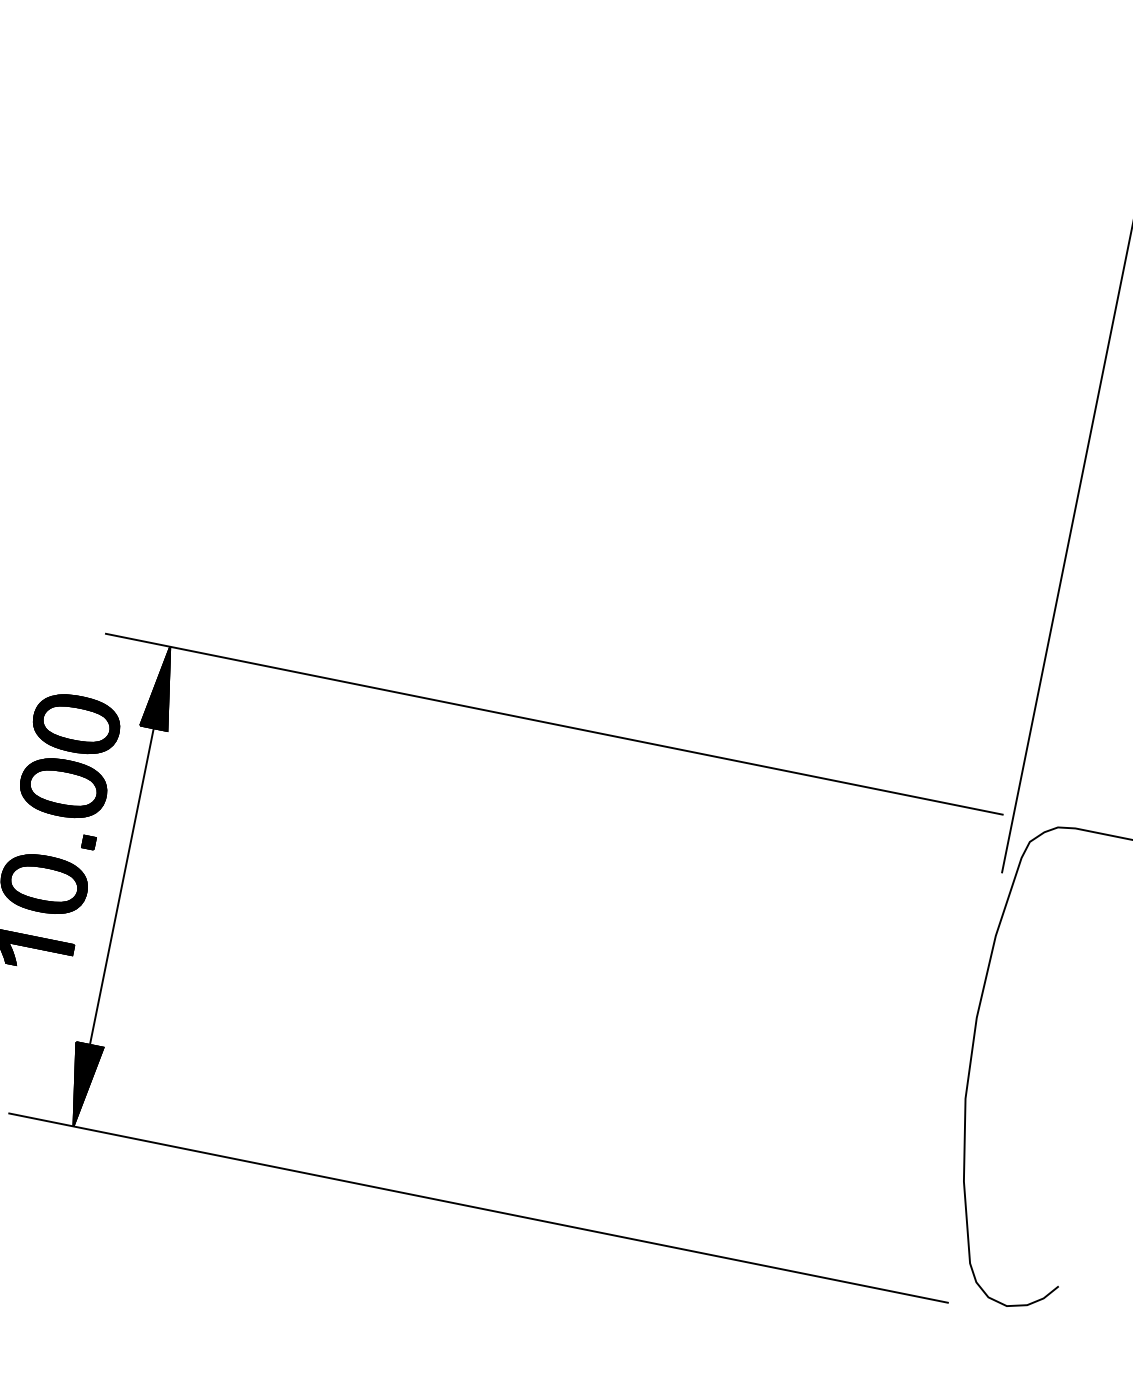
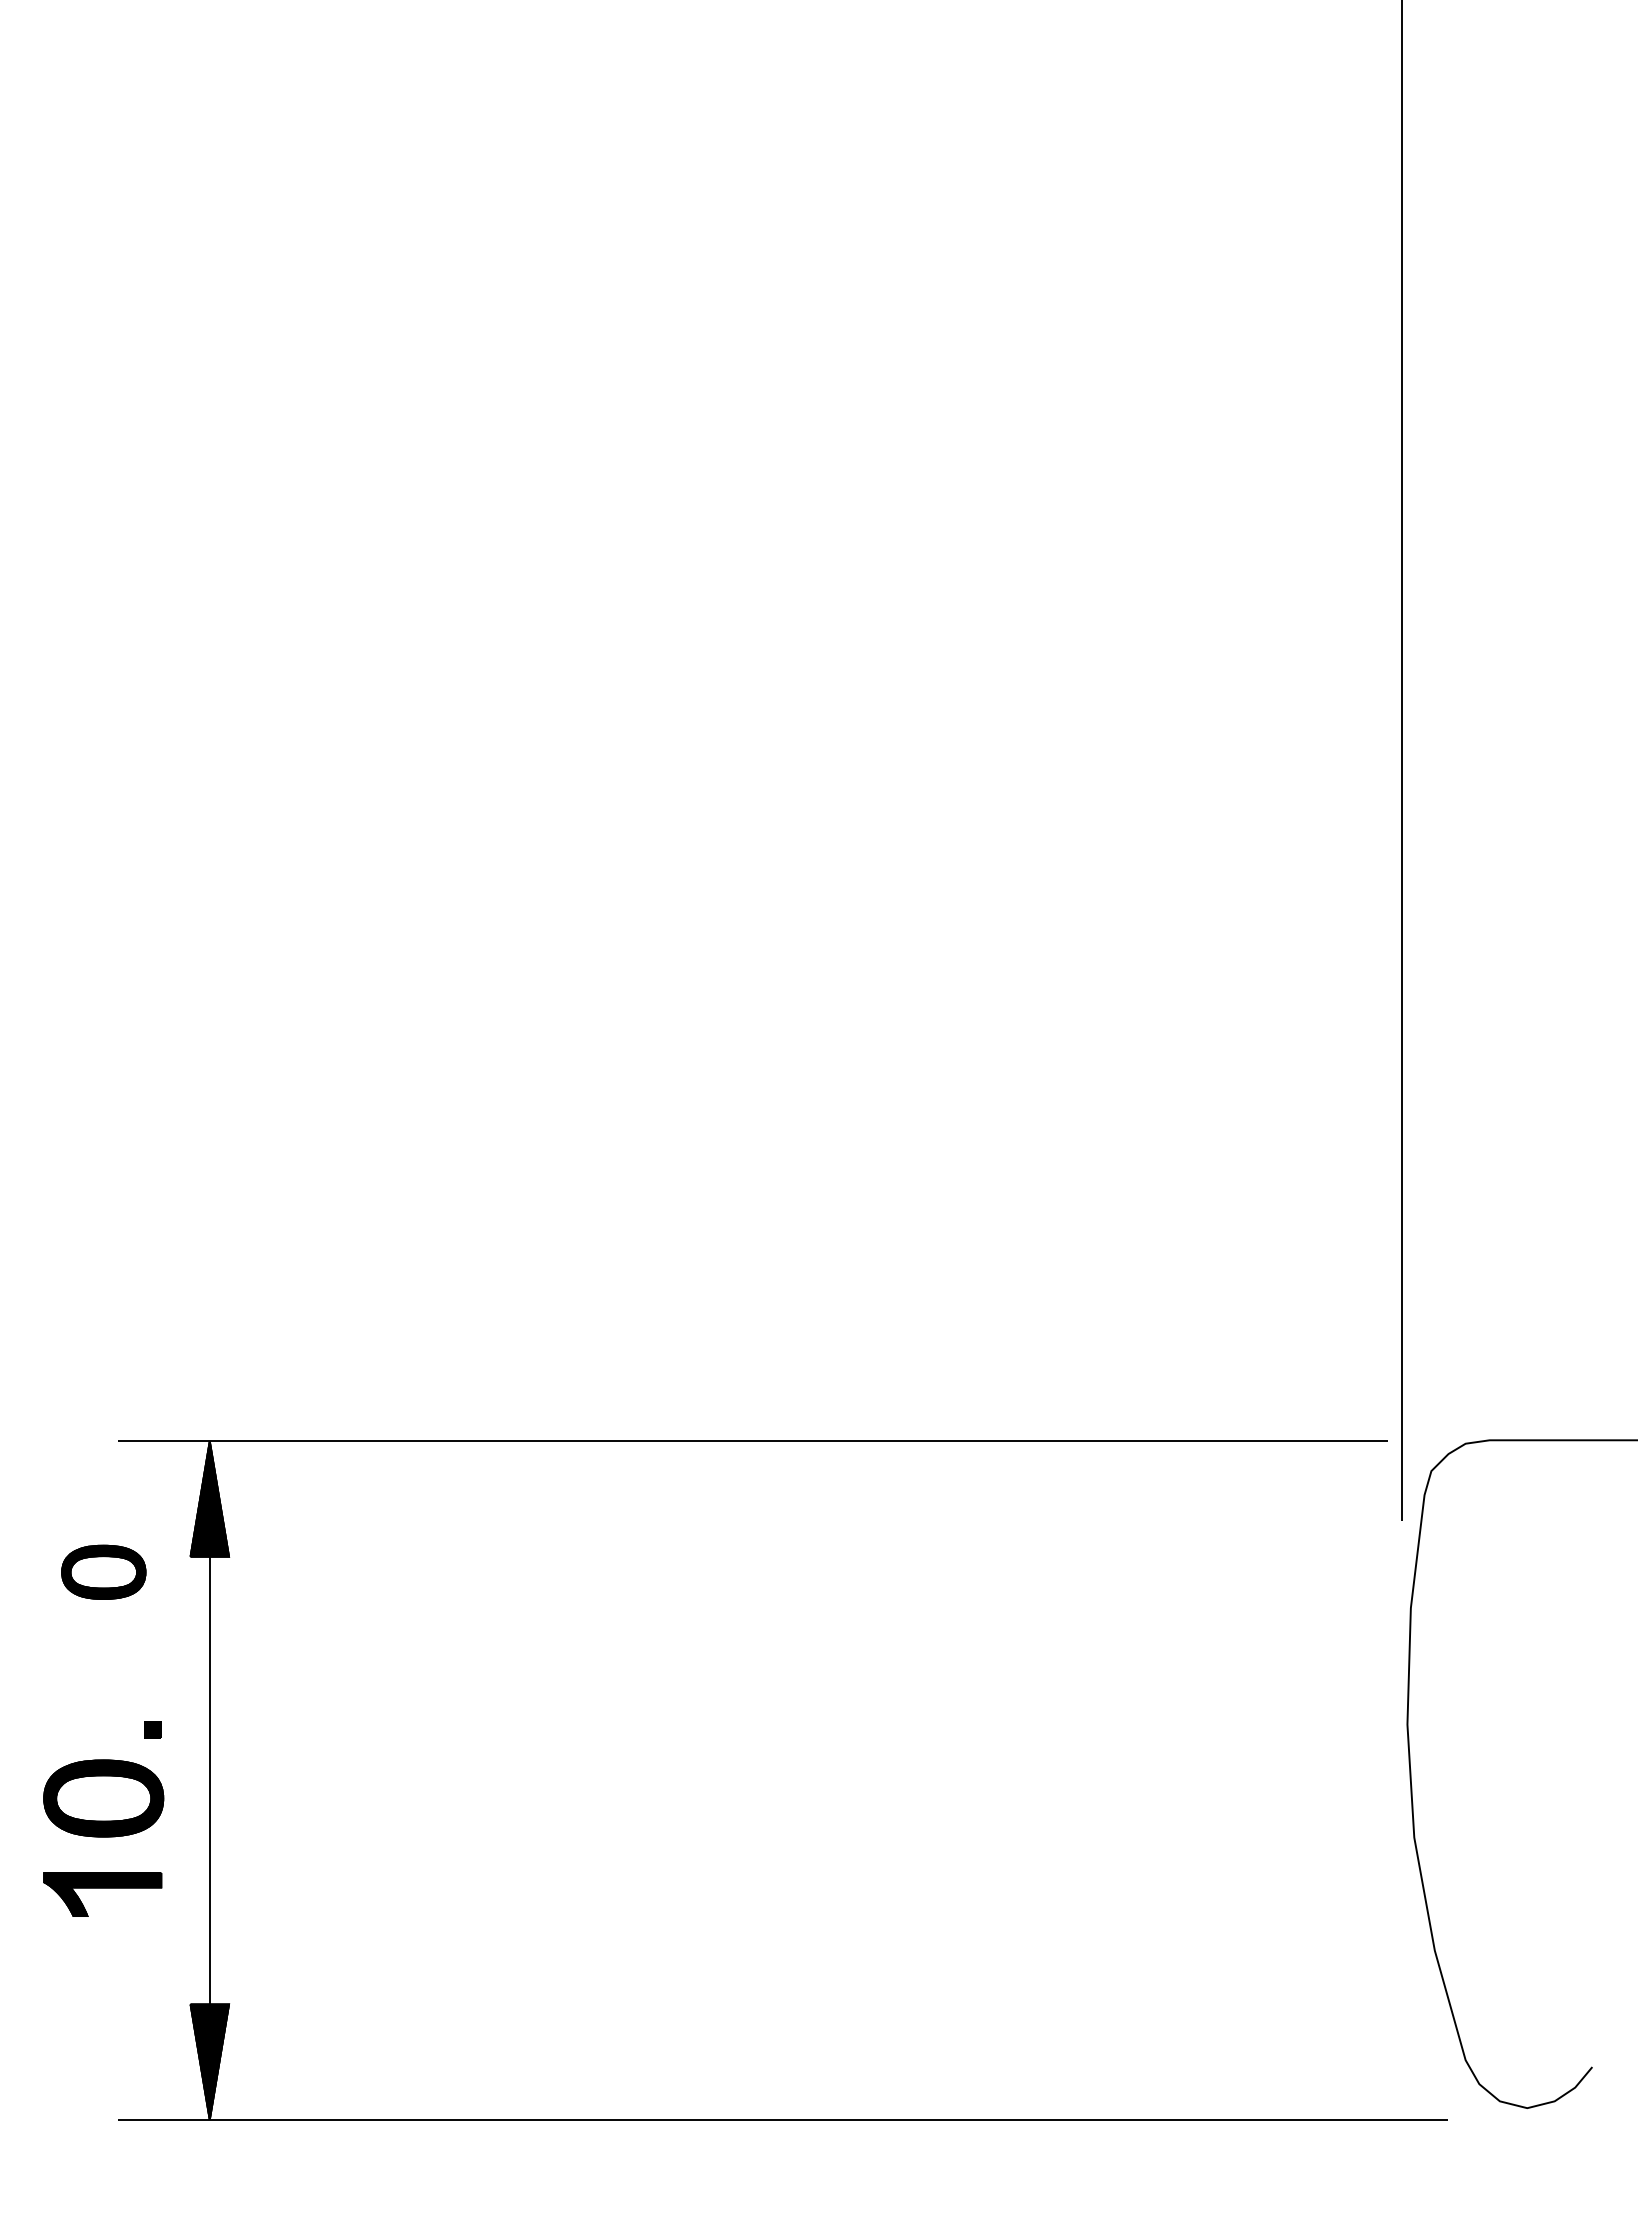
part: (76, 724) -> (103, 1572), size x0.7
part: (63, 787) -> (103, 1662), removed

